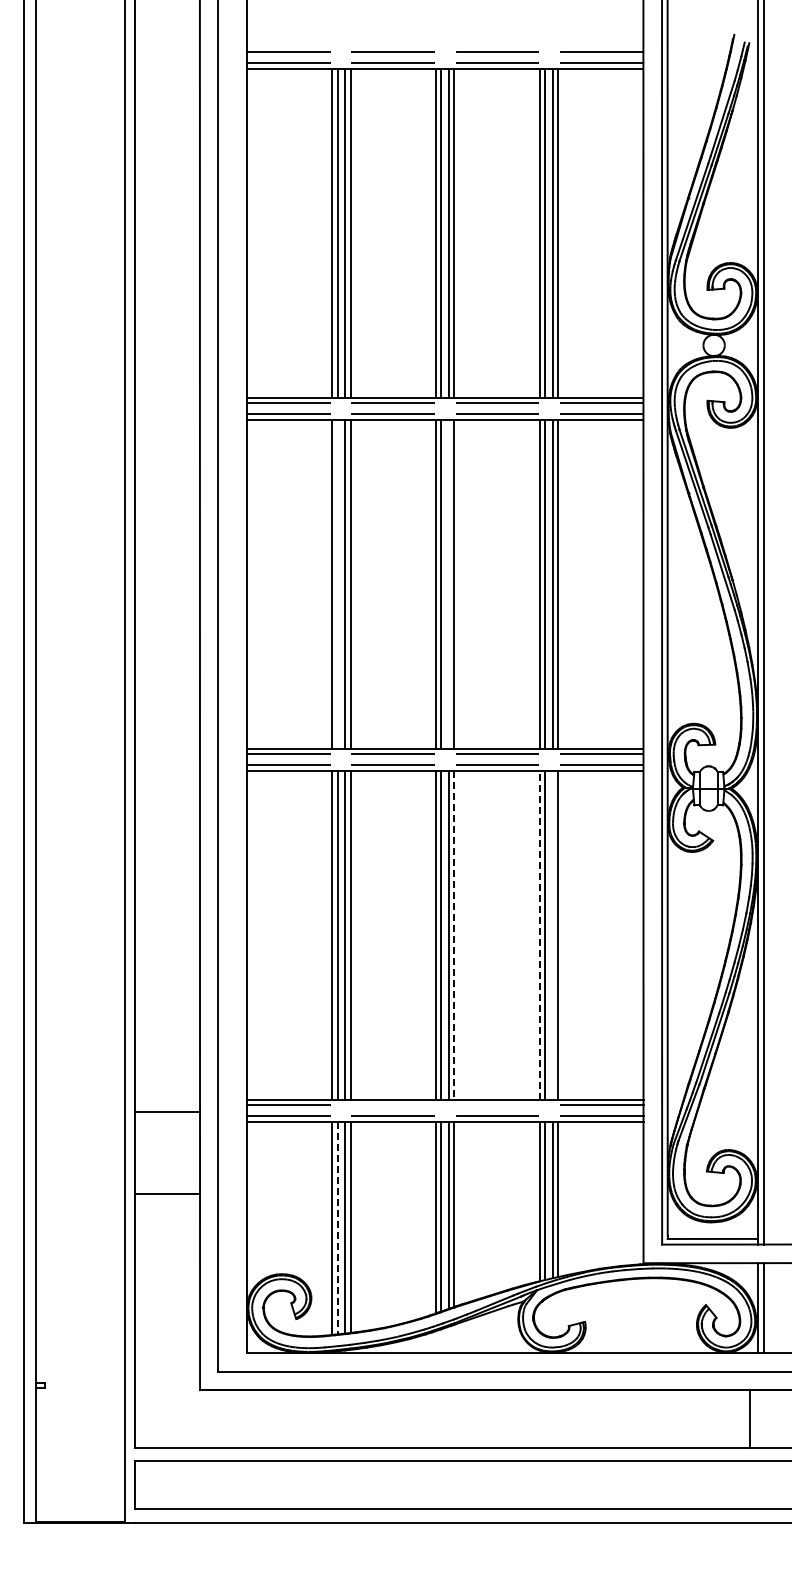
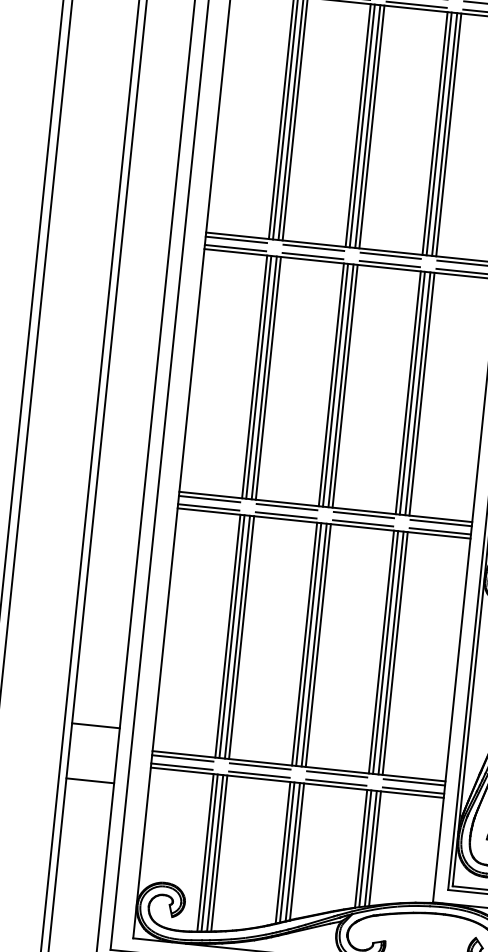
line: (337, 583) -> (258, 376), added
line: (448, 583) -> (340, 385), added
line: (539, 934) -> (381, 651), dashed -> solid
line: (552, 934) -> (390, 652), added
line: (454, 935) -> (318, 645), dashed -> solid
line: (393, 1105) -> (260, 766), added
line: (497, 1105) -> (337, 774), added
line: (167, 1112) -> (95, 725), moved
line: (167, 1193) -> (90, 780), moved
line: (337, 1228) -> (209, 853), dashed -> solid

